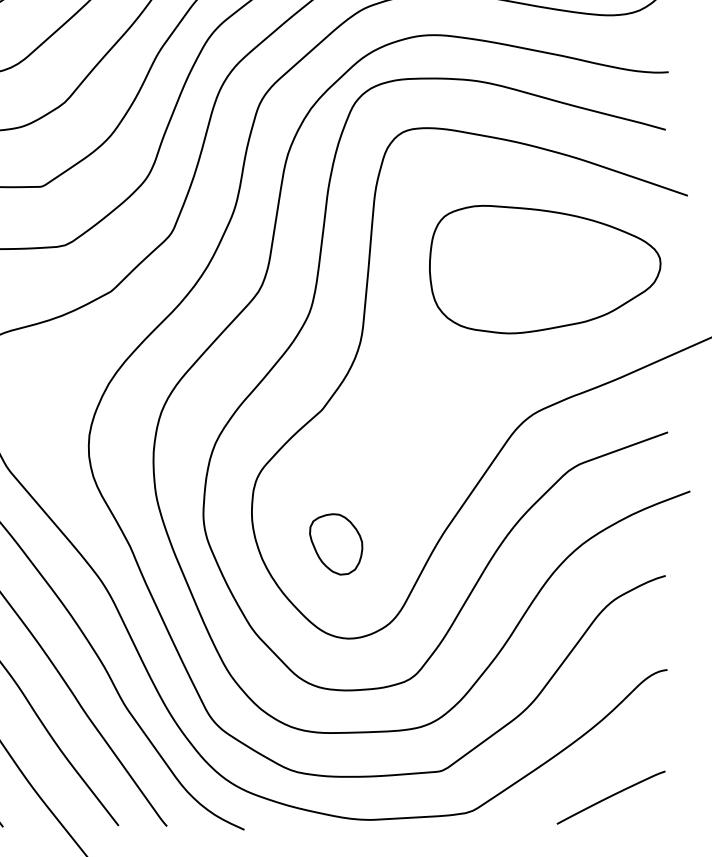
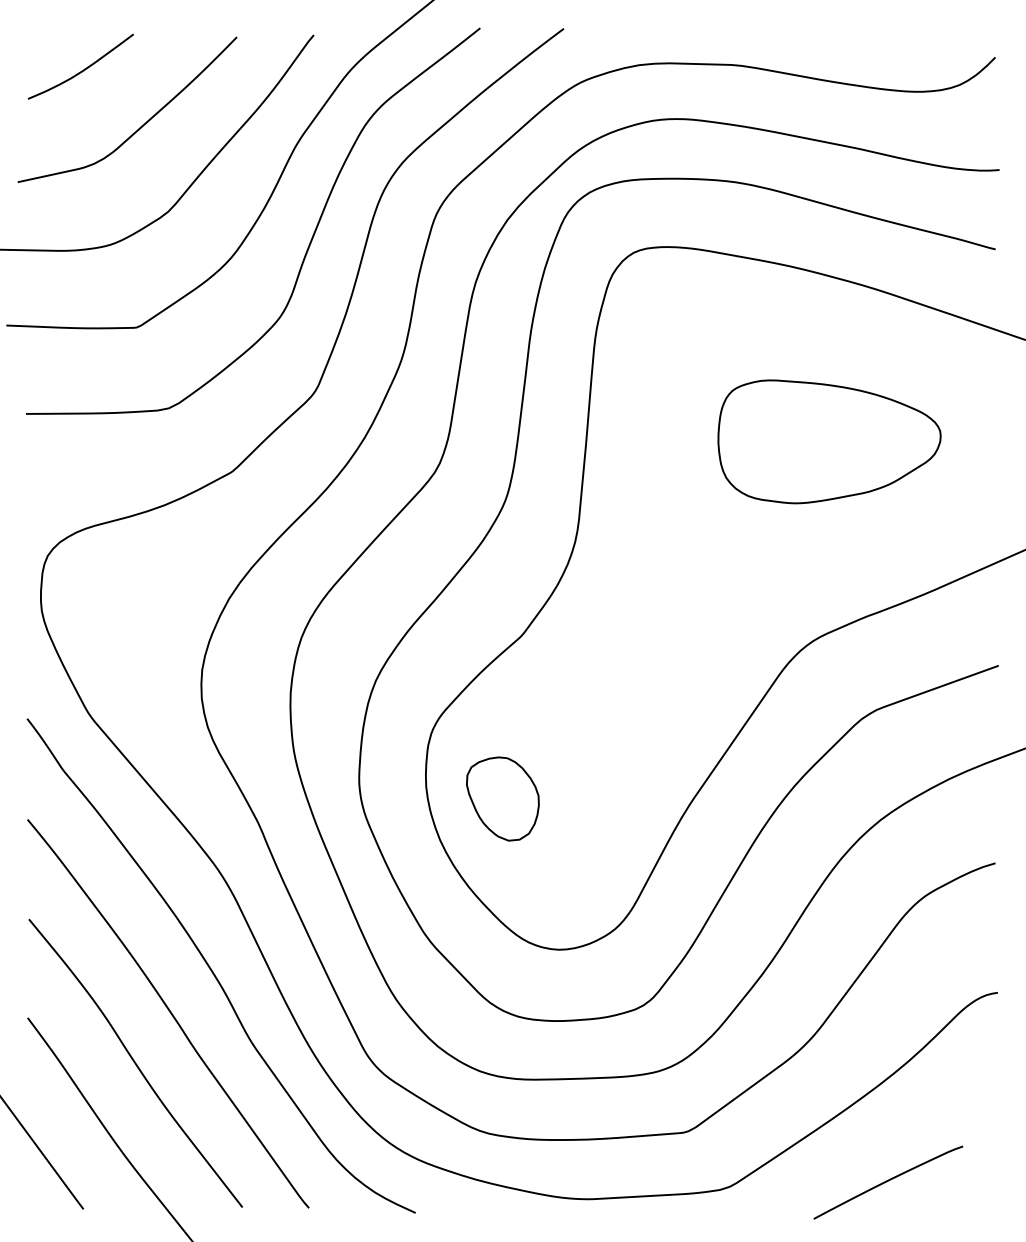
part: (545, 269) -> (829, 441), size x0.7
part: (335, 544) -> (502, 798), moved
curve: (611, 796) -> (888, 1181), moved

